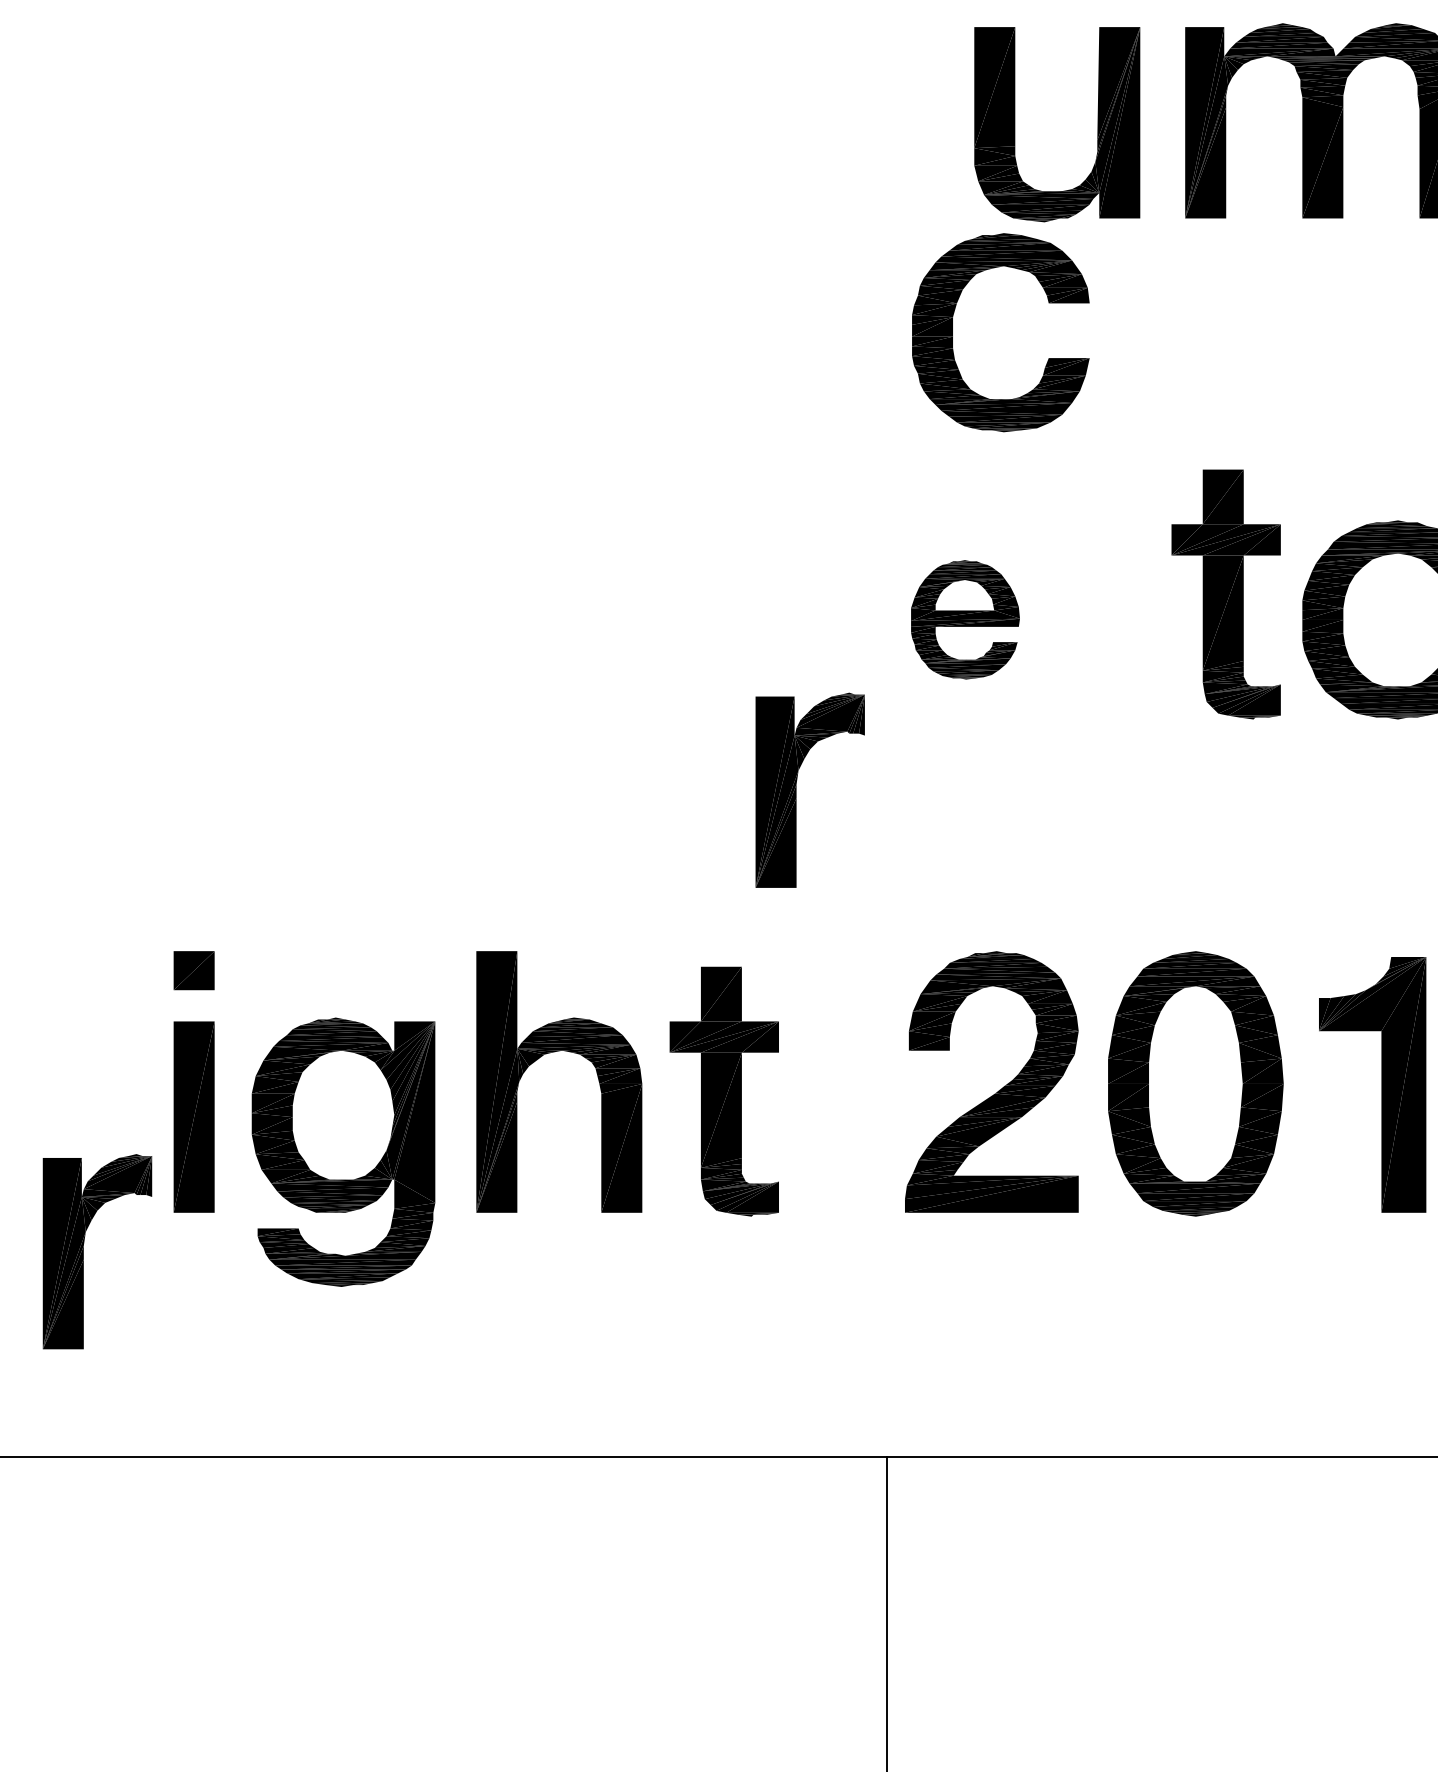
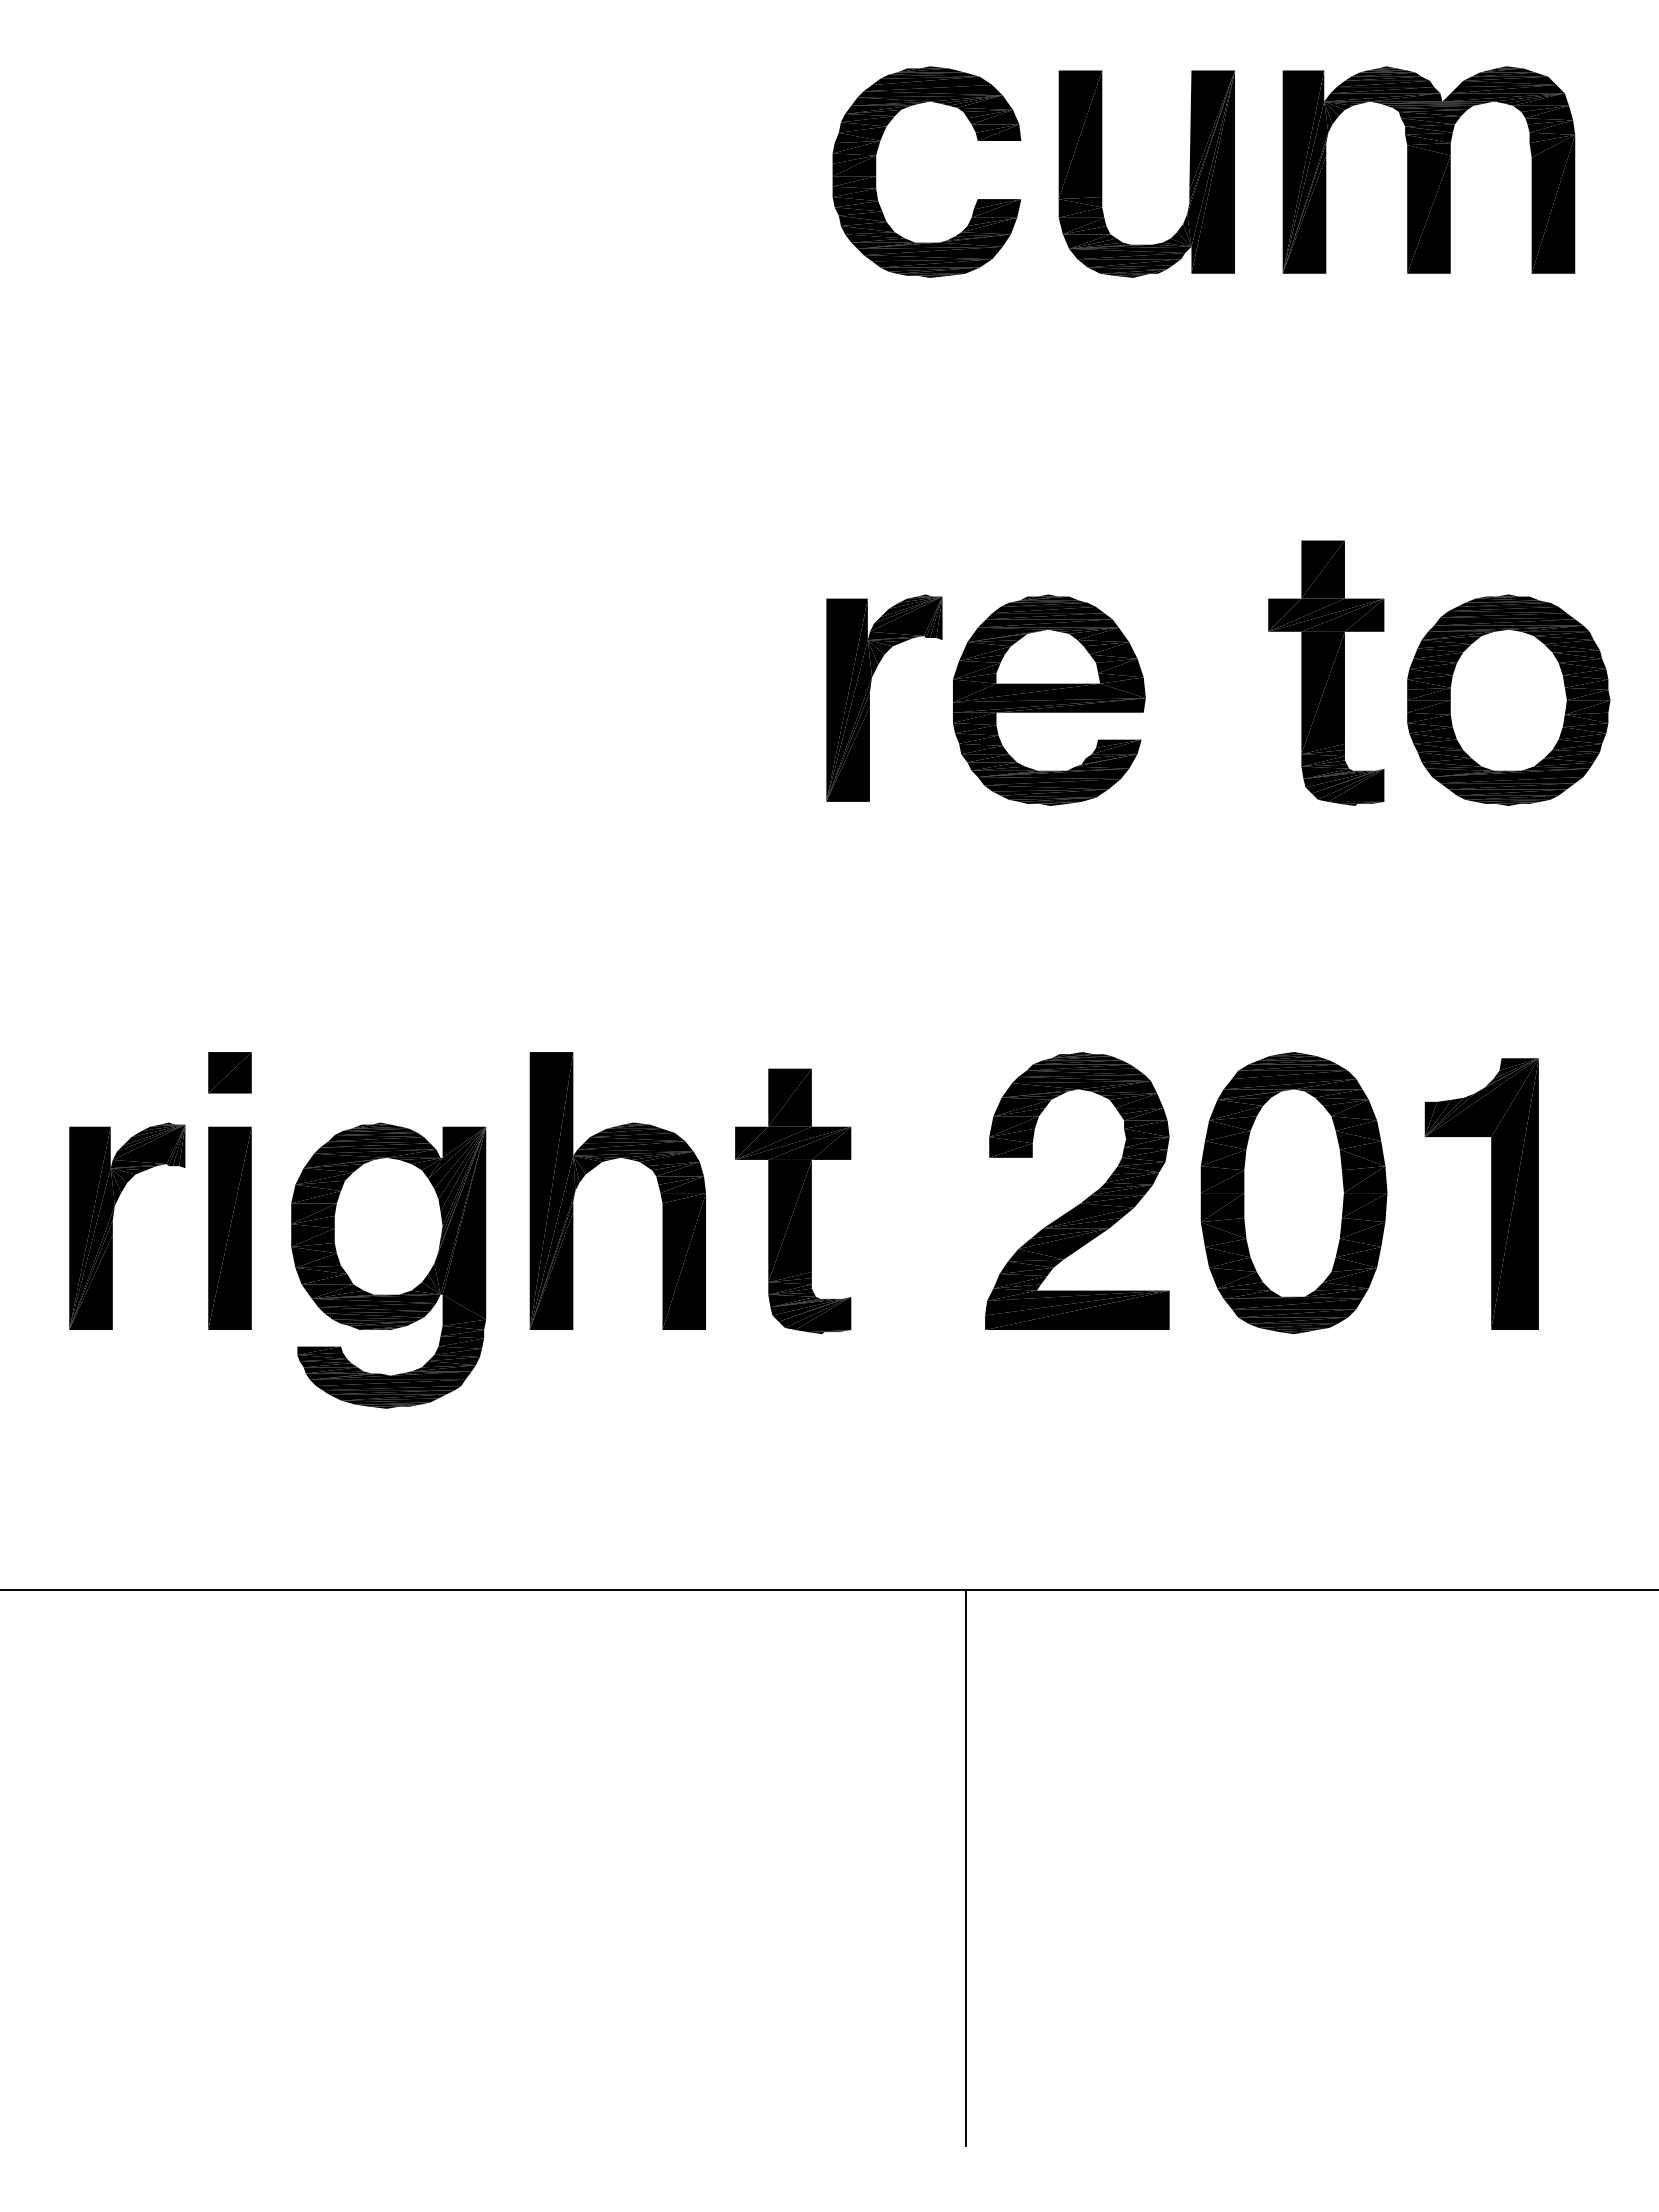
part: (953, 332) -> (876, 171), moved
part: (965, 619) -> (1049, 699), size x1.67
part: (796, 789) -> (869, 697), moved
part: (83, 1250) -> (112, 1225), moved

